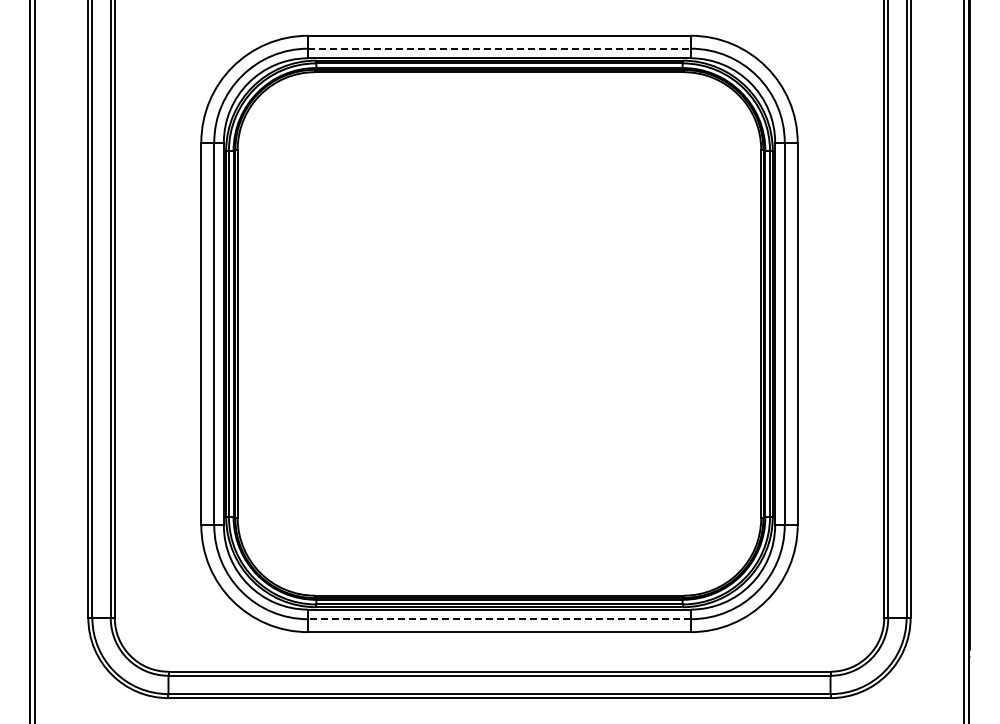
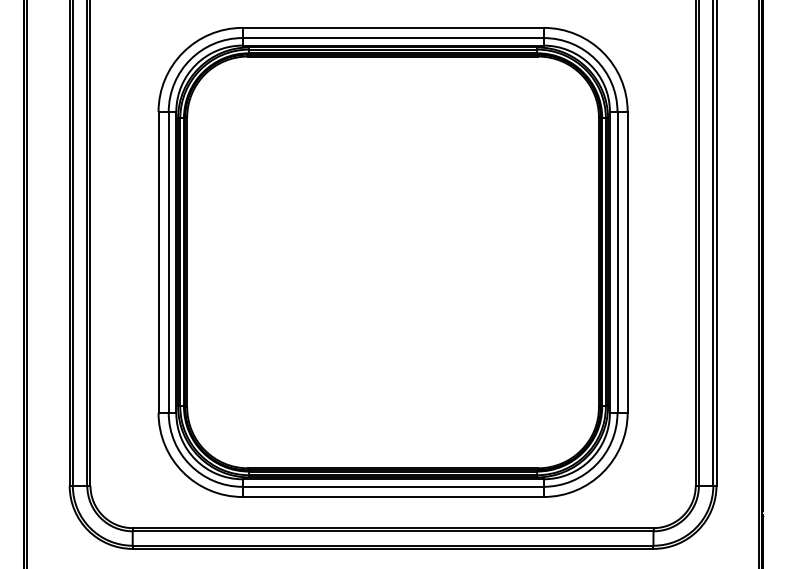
line: (500, 48) -> (393, 37), dashed -> solid
line: (499, 619) -> (393, 487), dashed -> solid

